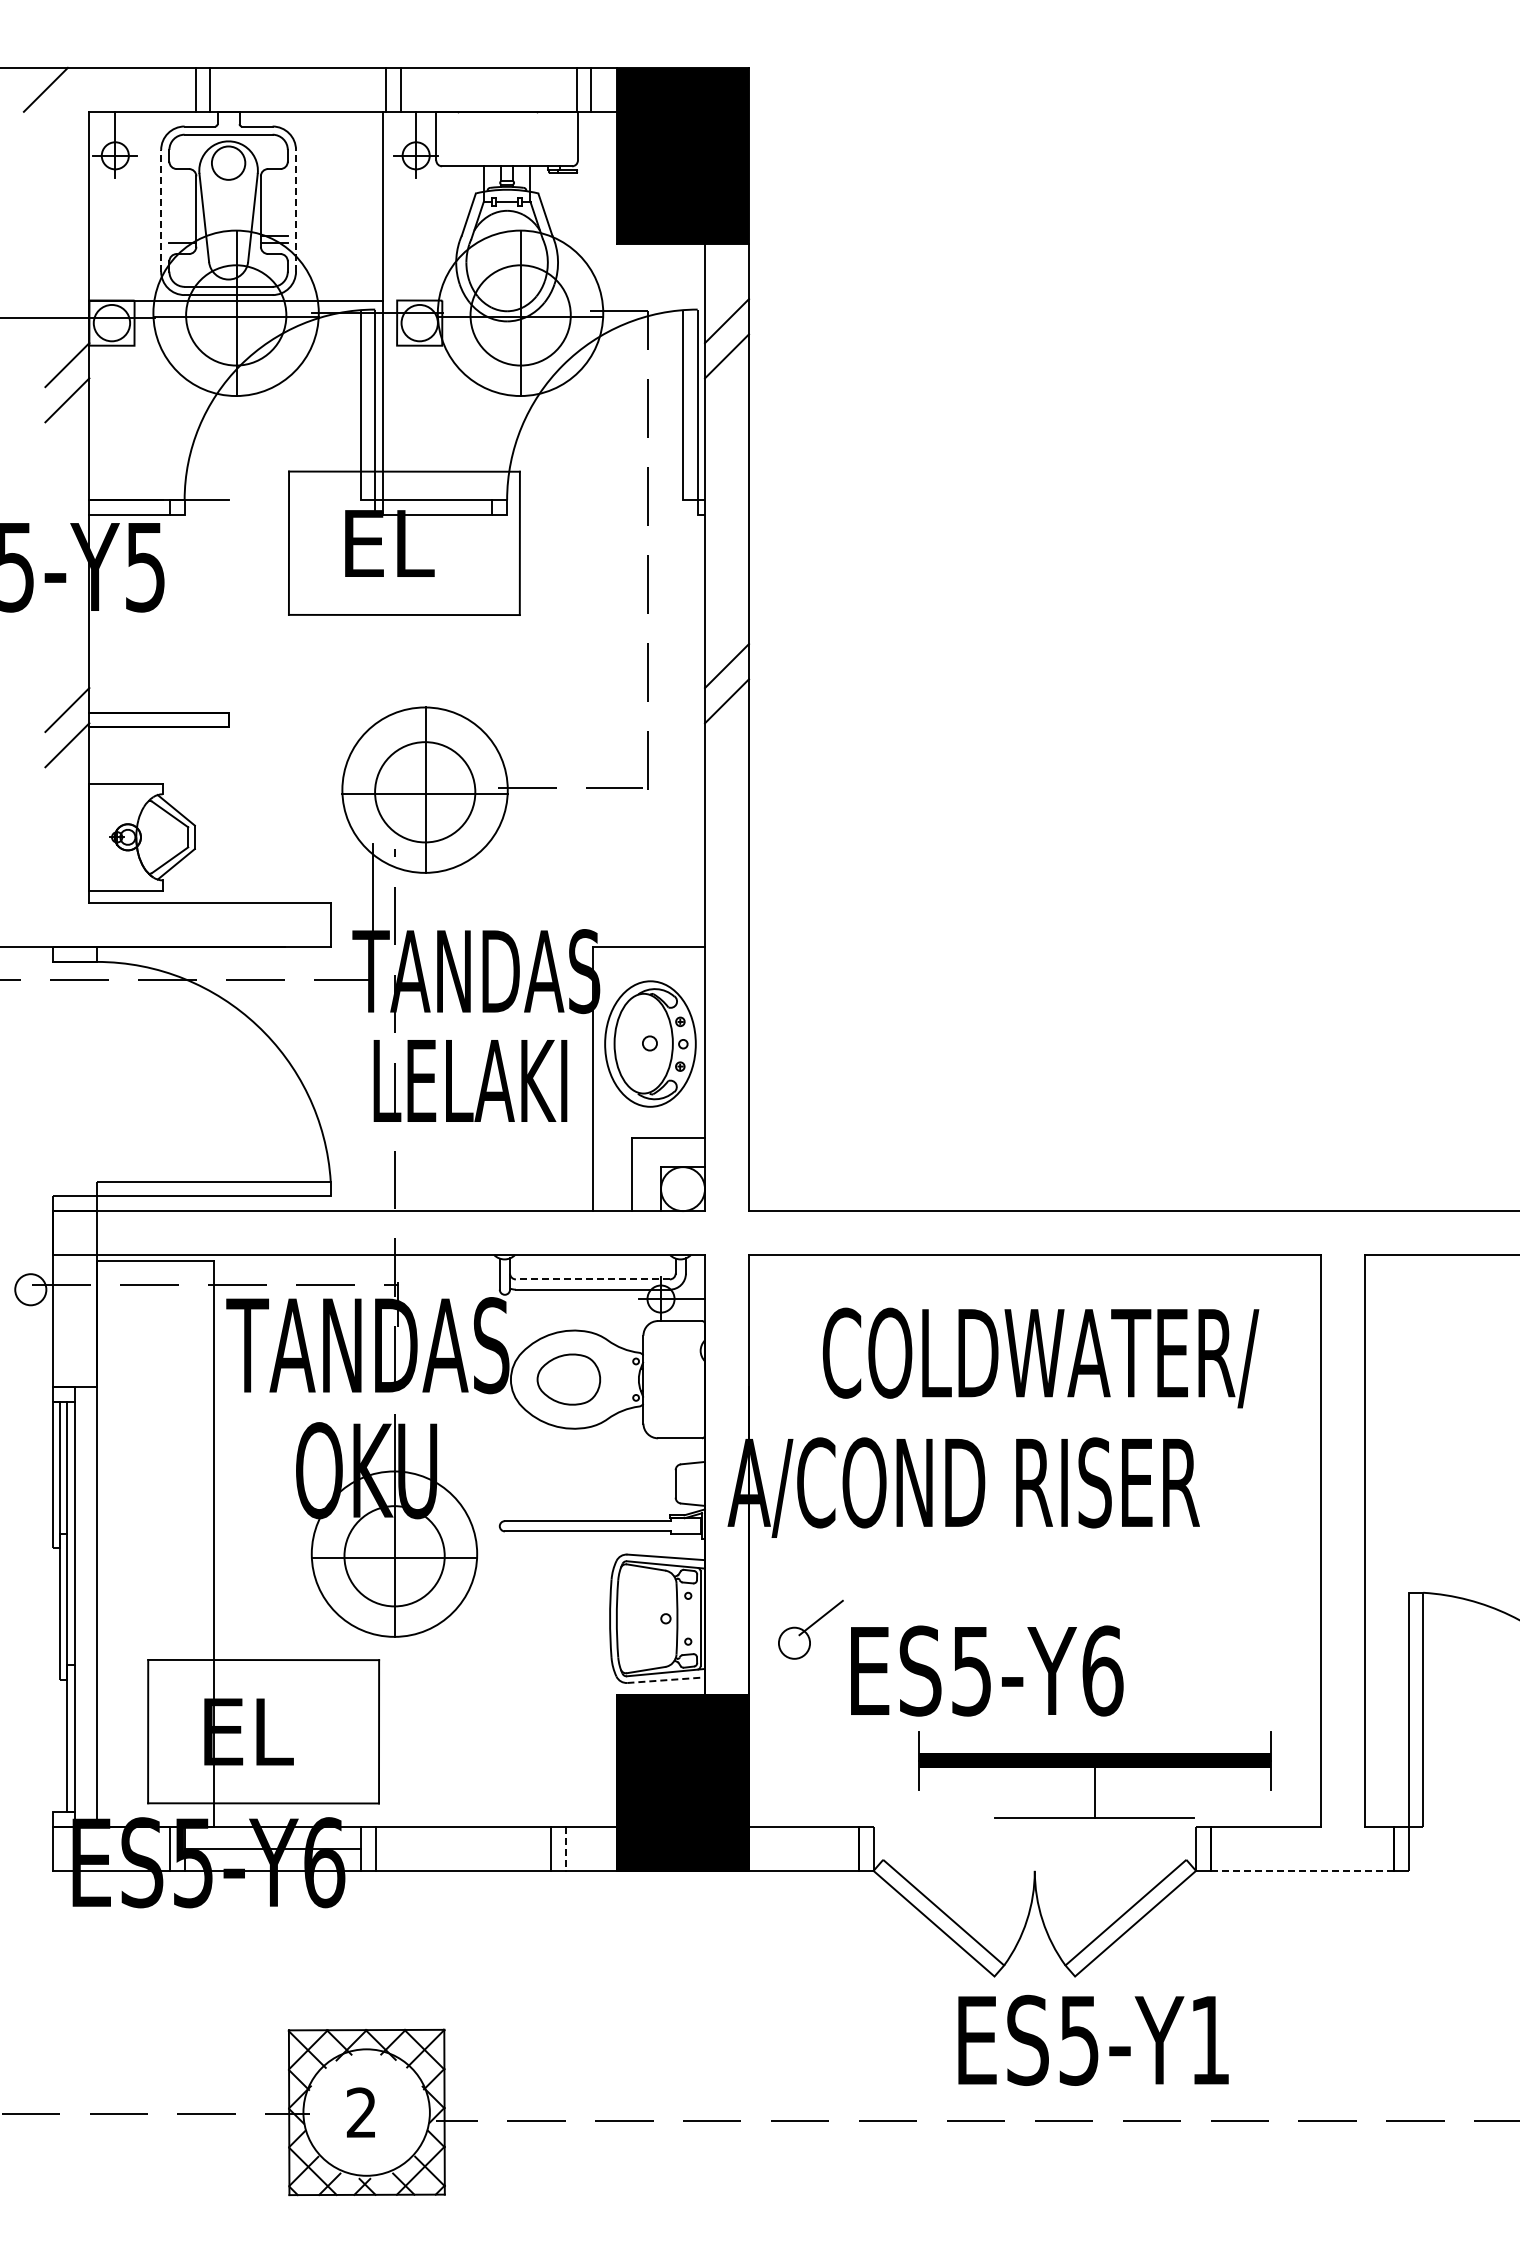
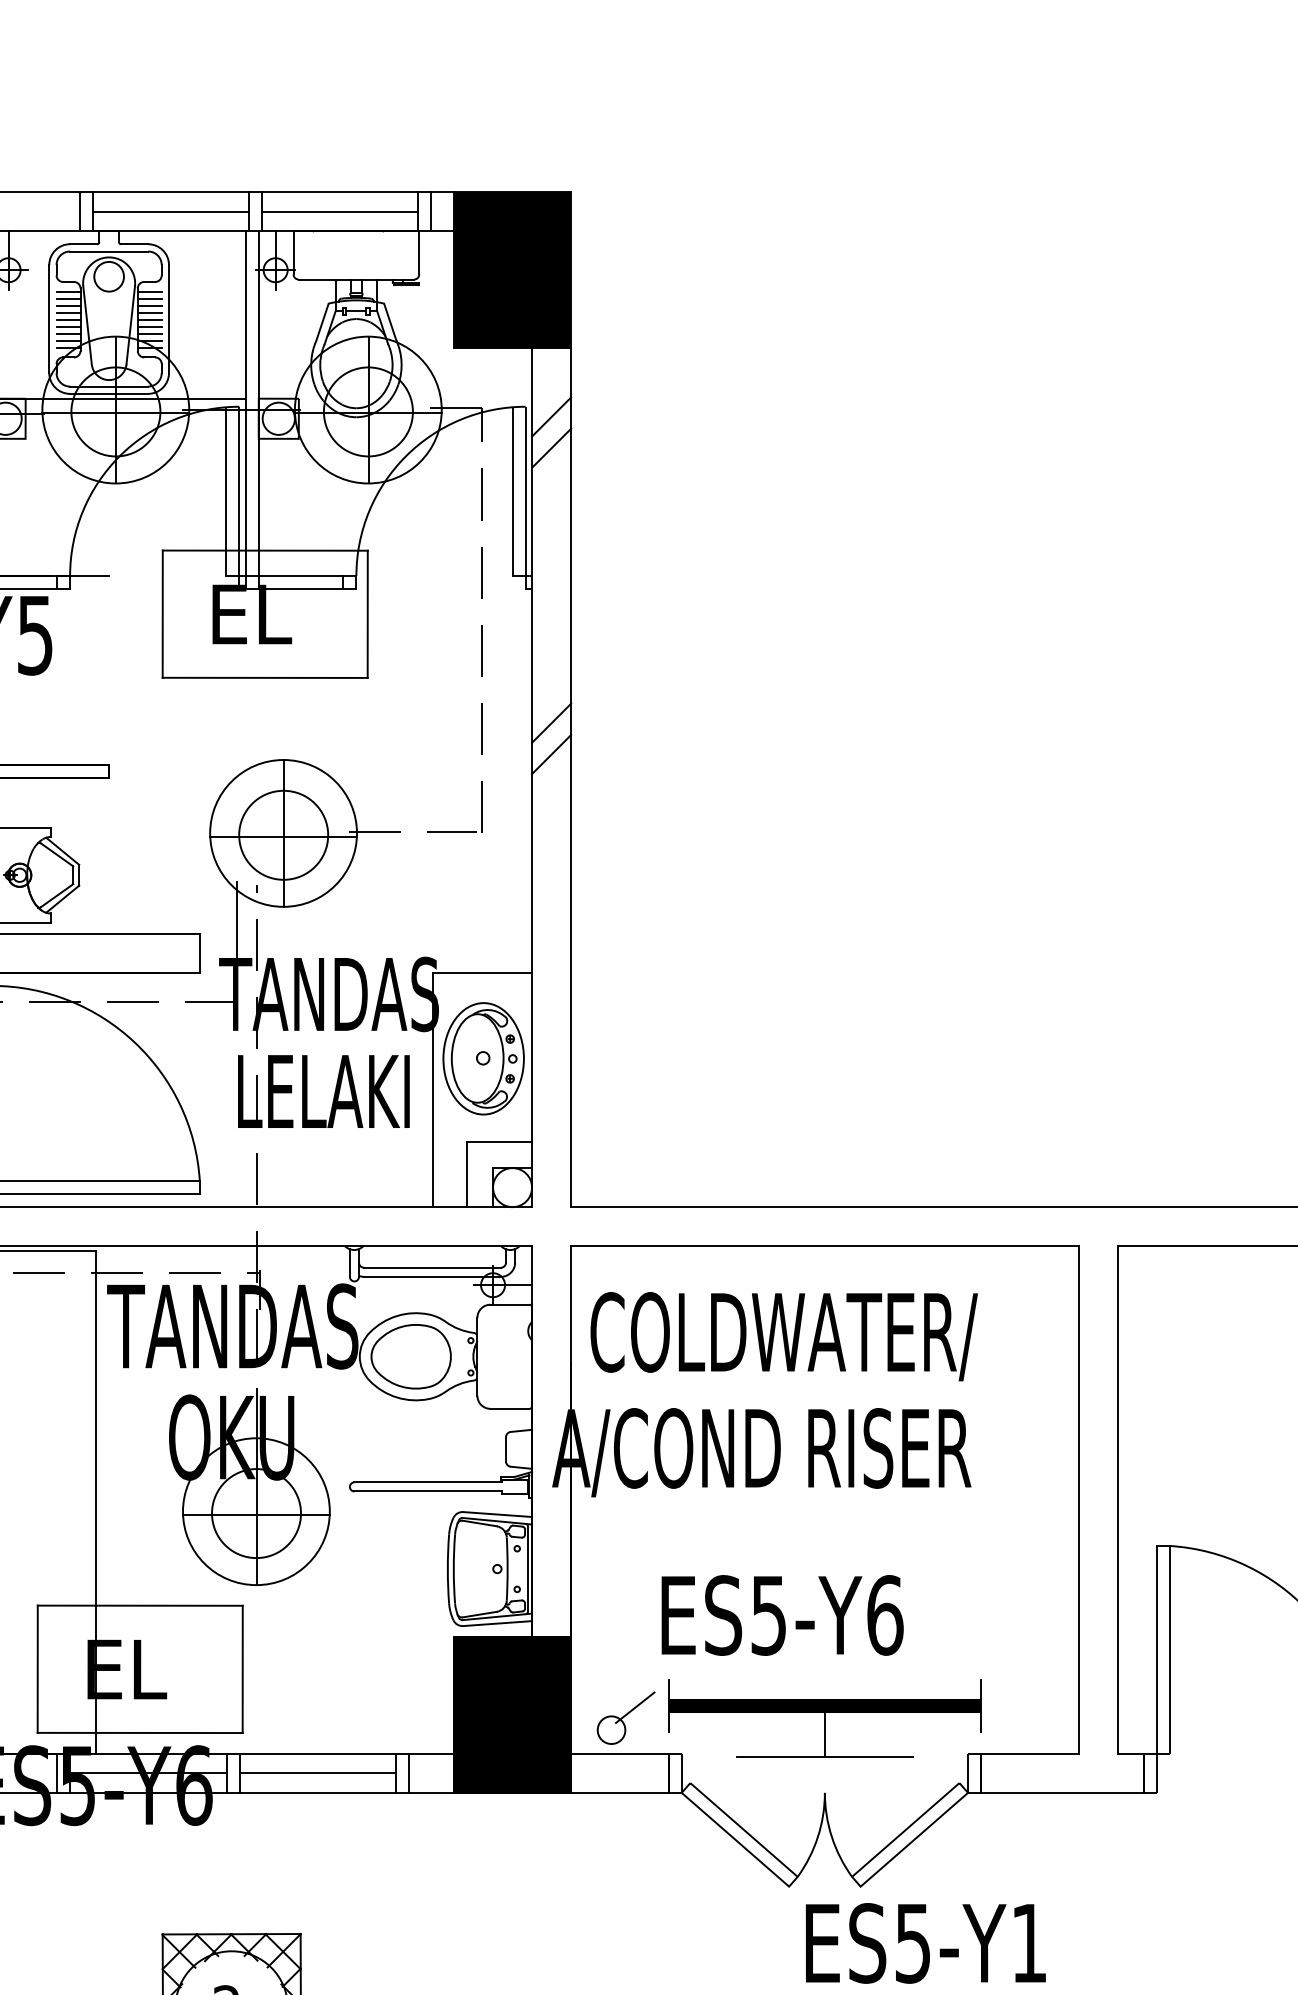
line: (298, 89) -> (171, 211), added
line: (488, 89) -> (339, 211), added
line: (182, 179) -> (68, 291), added
line: (273, 179) -> (148, 291), added
line: (182, 187) -> (68, 298), added
line: (273, 187) -> (148, 298), added
line: (182, 195) -> (68, 305), added
line: (273, 195) -> (148, 305), added
line: (182, 203) -> (68, 312), added
line: (273, 203) -> (148, 312), added
line: (161, 210) -> (49, 318), dashed -> solid
line: (296, 210) -> (169, 318), dashed -> solid
line: (182, 211) -> (68, 319), added
line: (273, 211) -> (148, 319), added
line: (182, 219) -> (68, 326), added
line: (273, 219) -> (148, 326), added
line: (182, 227) -> (68, 333), added
line: (273, 227) -> (148, 333), added
line: (182, 235) -> (68, 340), added
line: (397, 312) -> (259, 409), added
line: (592, 1279) -> (432, 1267), dashed -> solid
text: (1040, 1357) -> (783, 1336), moved
part: (568, 1379) -> (410, 1356), size x1.43
part: (810, 1629) -> (625, 1717), moved
line: (666, 1680) -> (497, 1623), dashed -> solid
part: (1094, 1774) -> (824, 1717), moved
line: (463, 1848) -> (317, 1773), added
line: (566, 1848) -> (409, 1773), dashed -> solid
line: (1302, 1870) -> (1062, 1792), dashed -> solid
text: (1093, 2039) -> (925, 1942), moved

